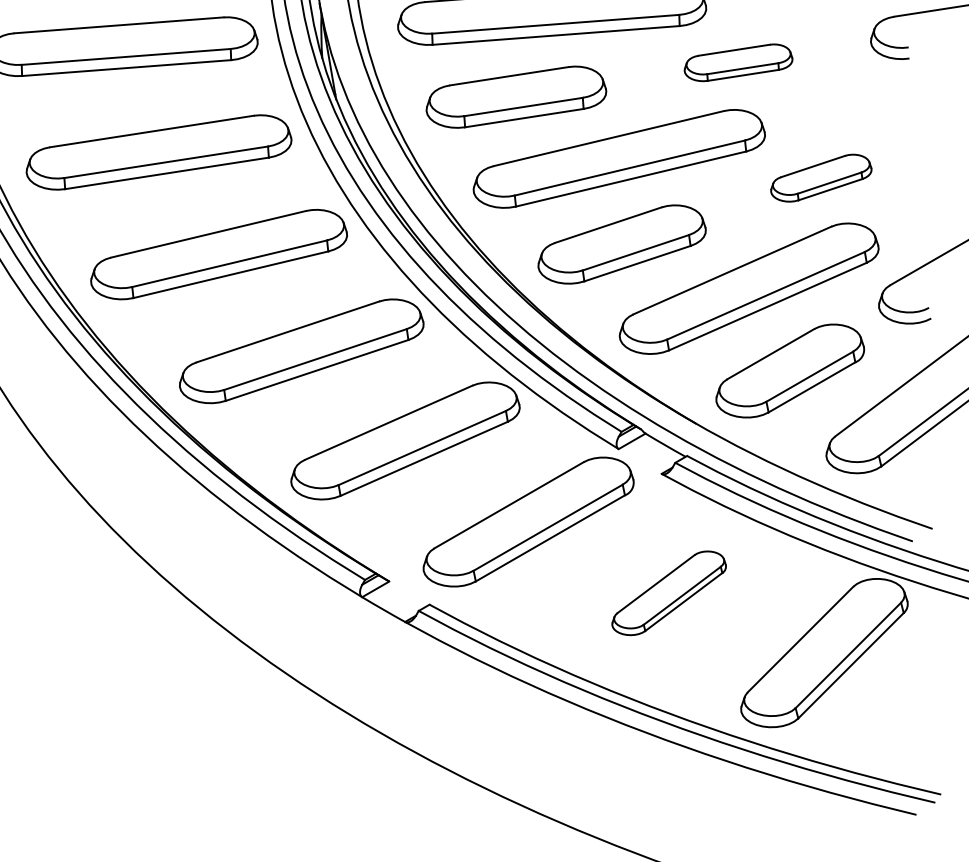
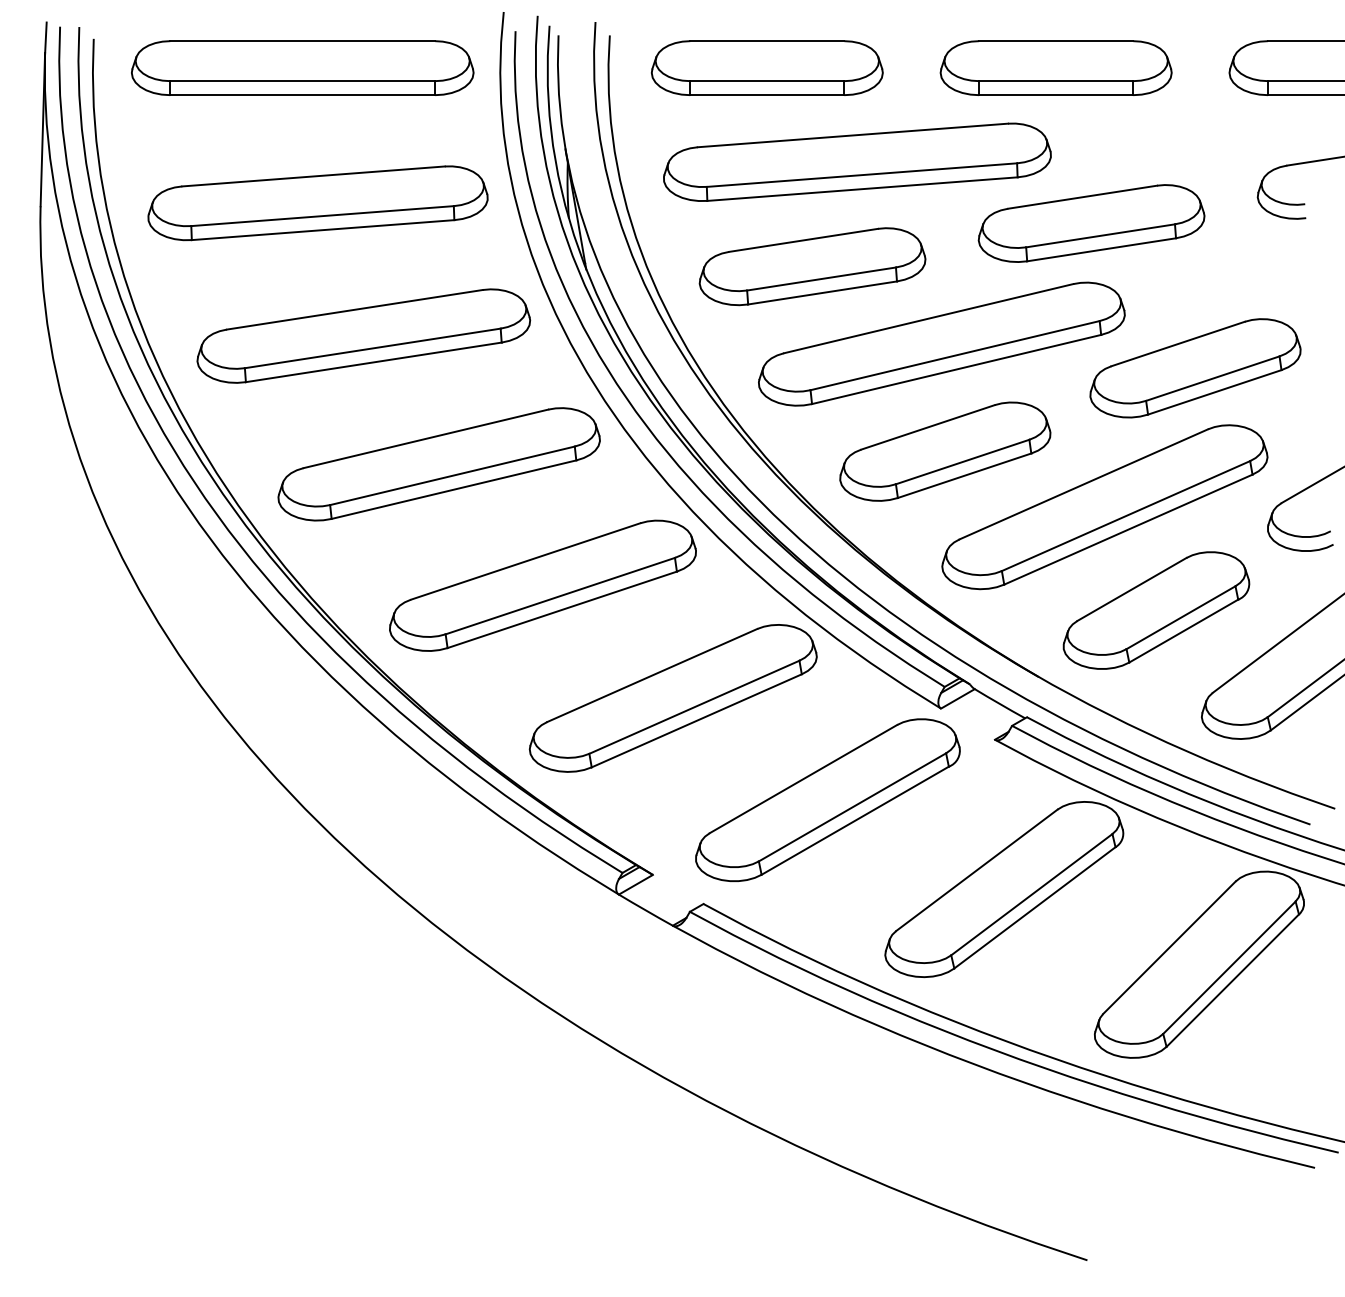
part: (738, 62) -> (1091, 223), size x1.67
part: (821, 178) -> (1195, 368), size x1.67
part: (669, 593) -> (1004, 889), size x1.67

